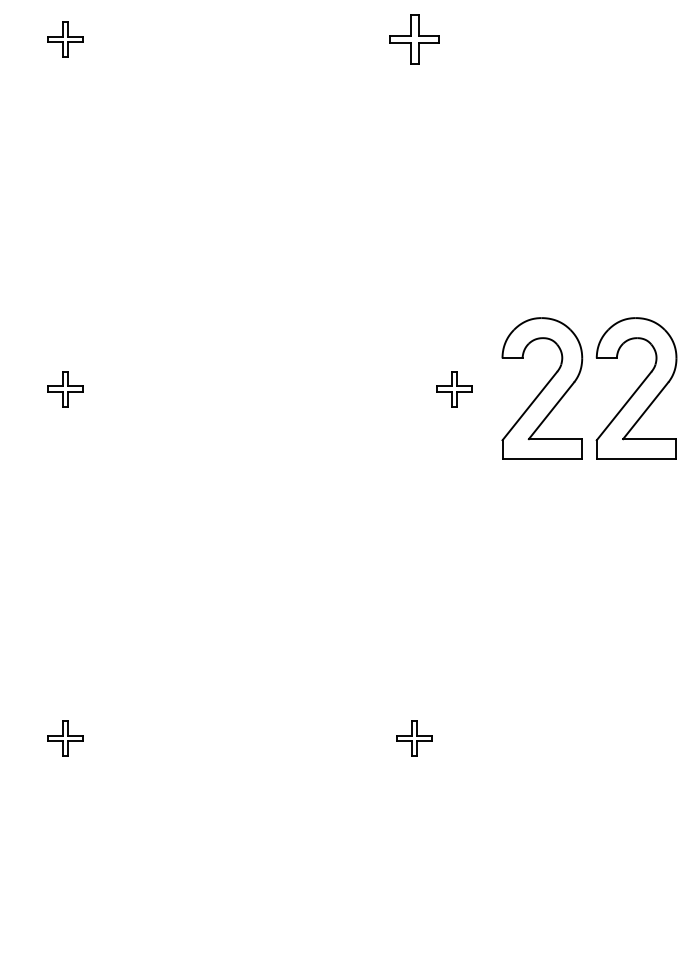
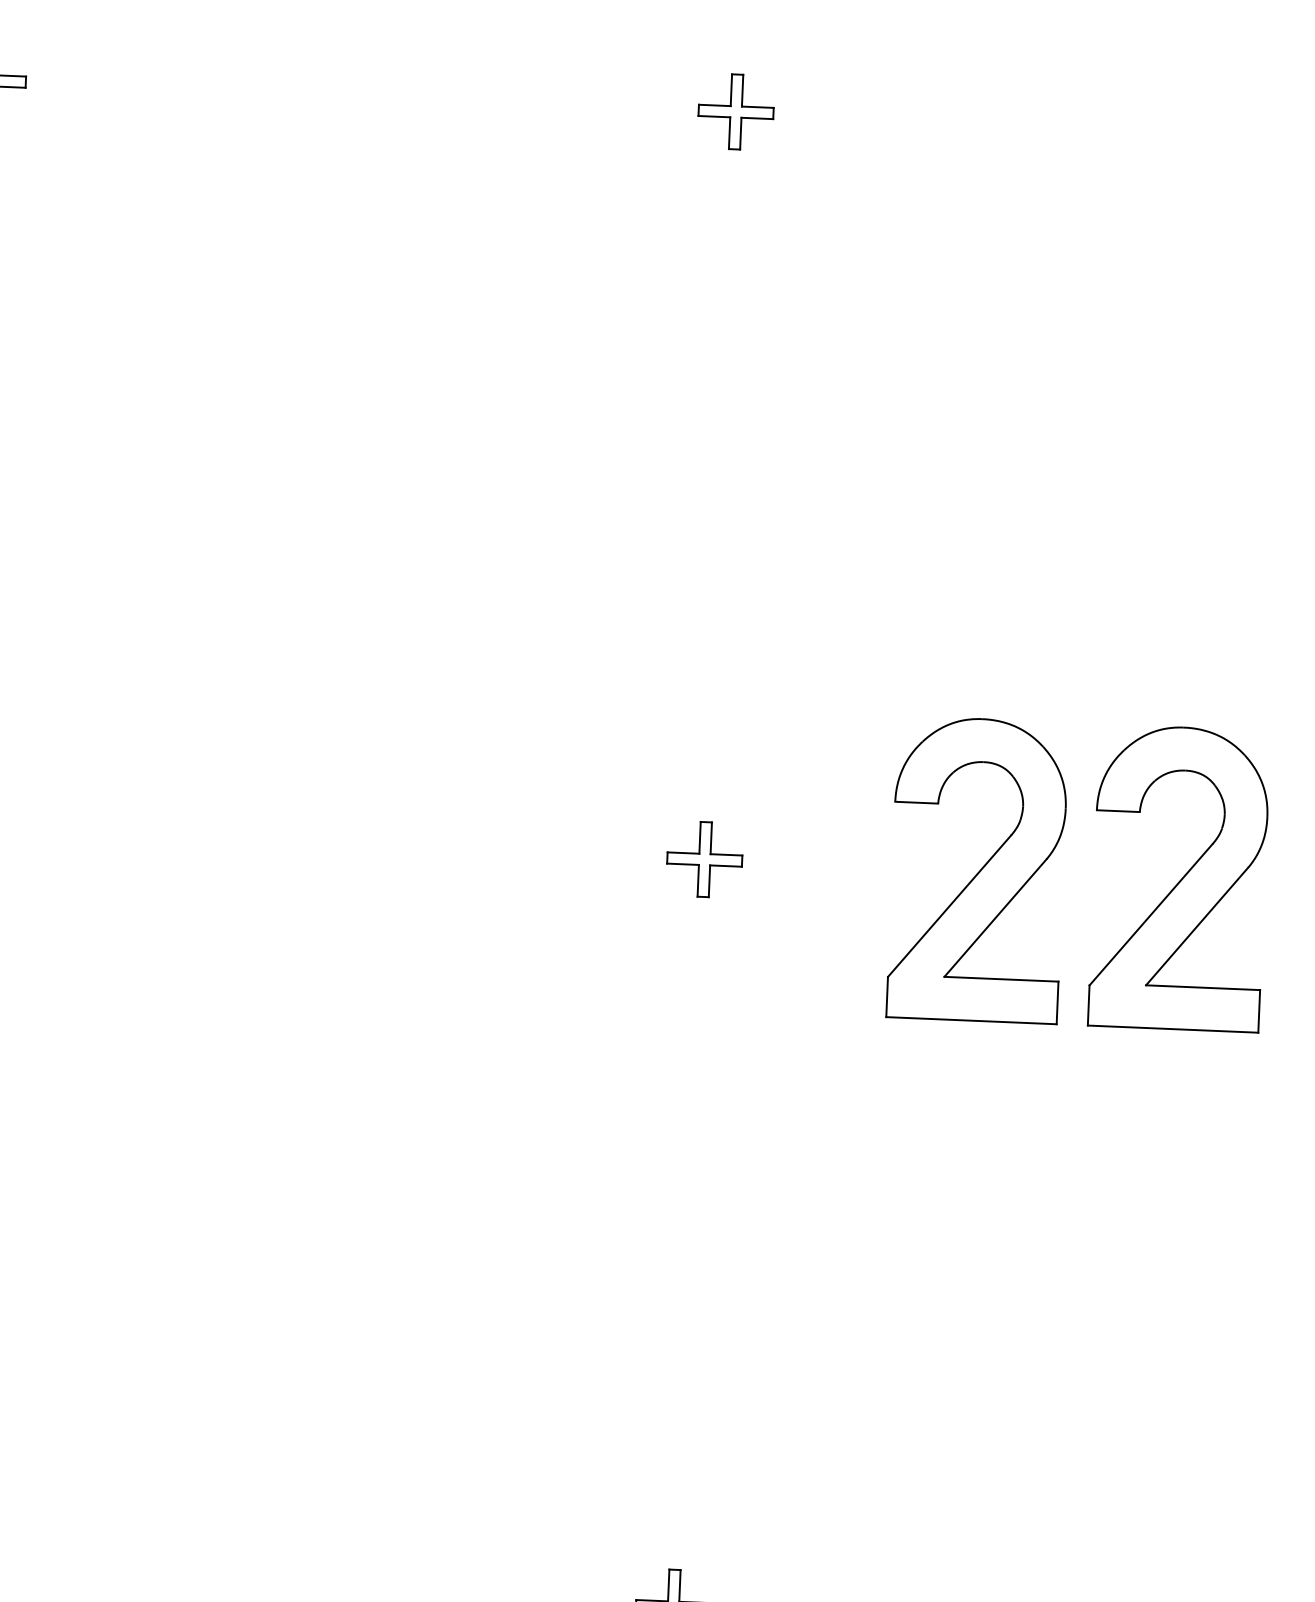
part: (414, 39) -> (735, 111), size x0.71
part: (454, 389) -> (704, 860), moved

